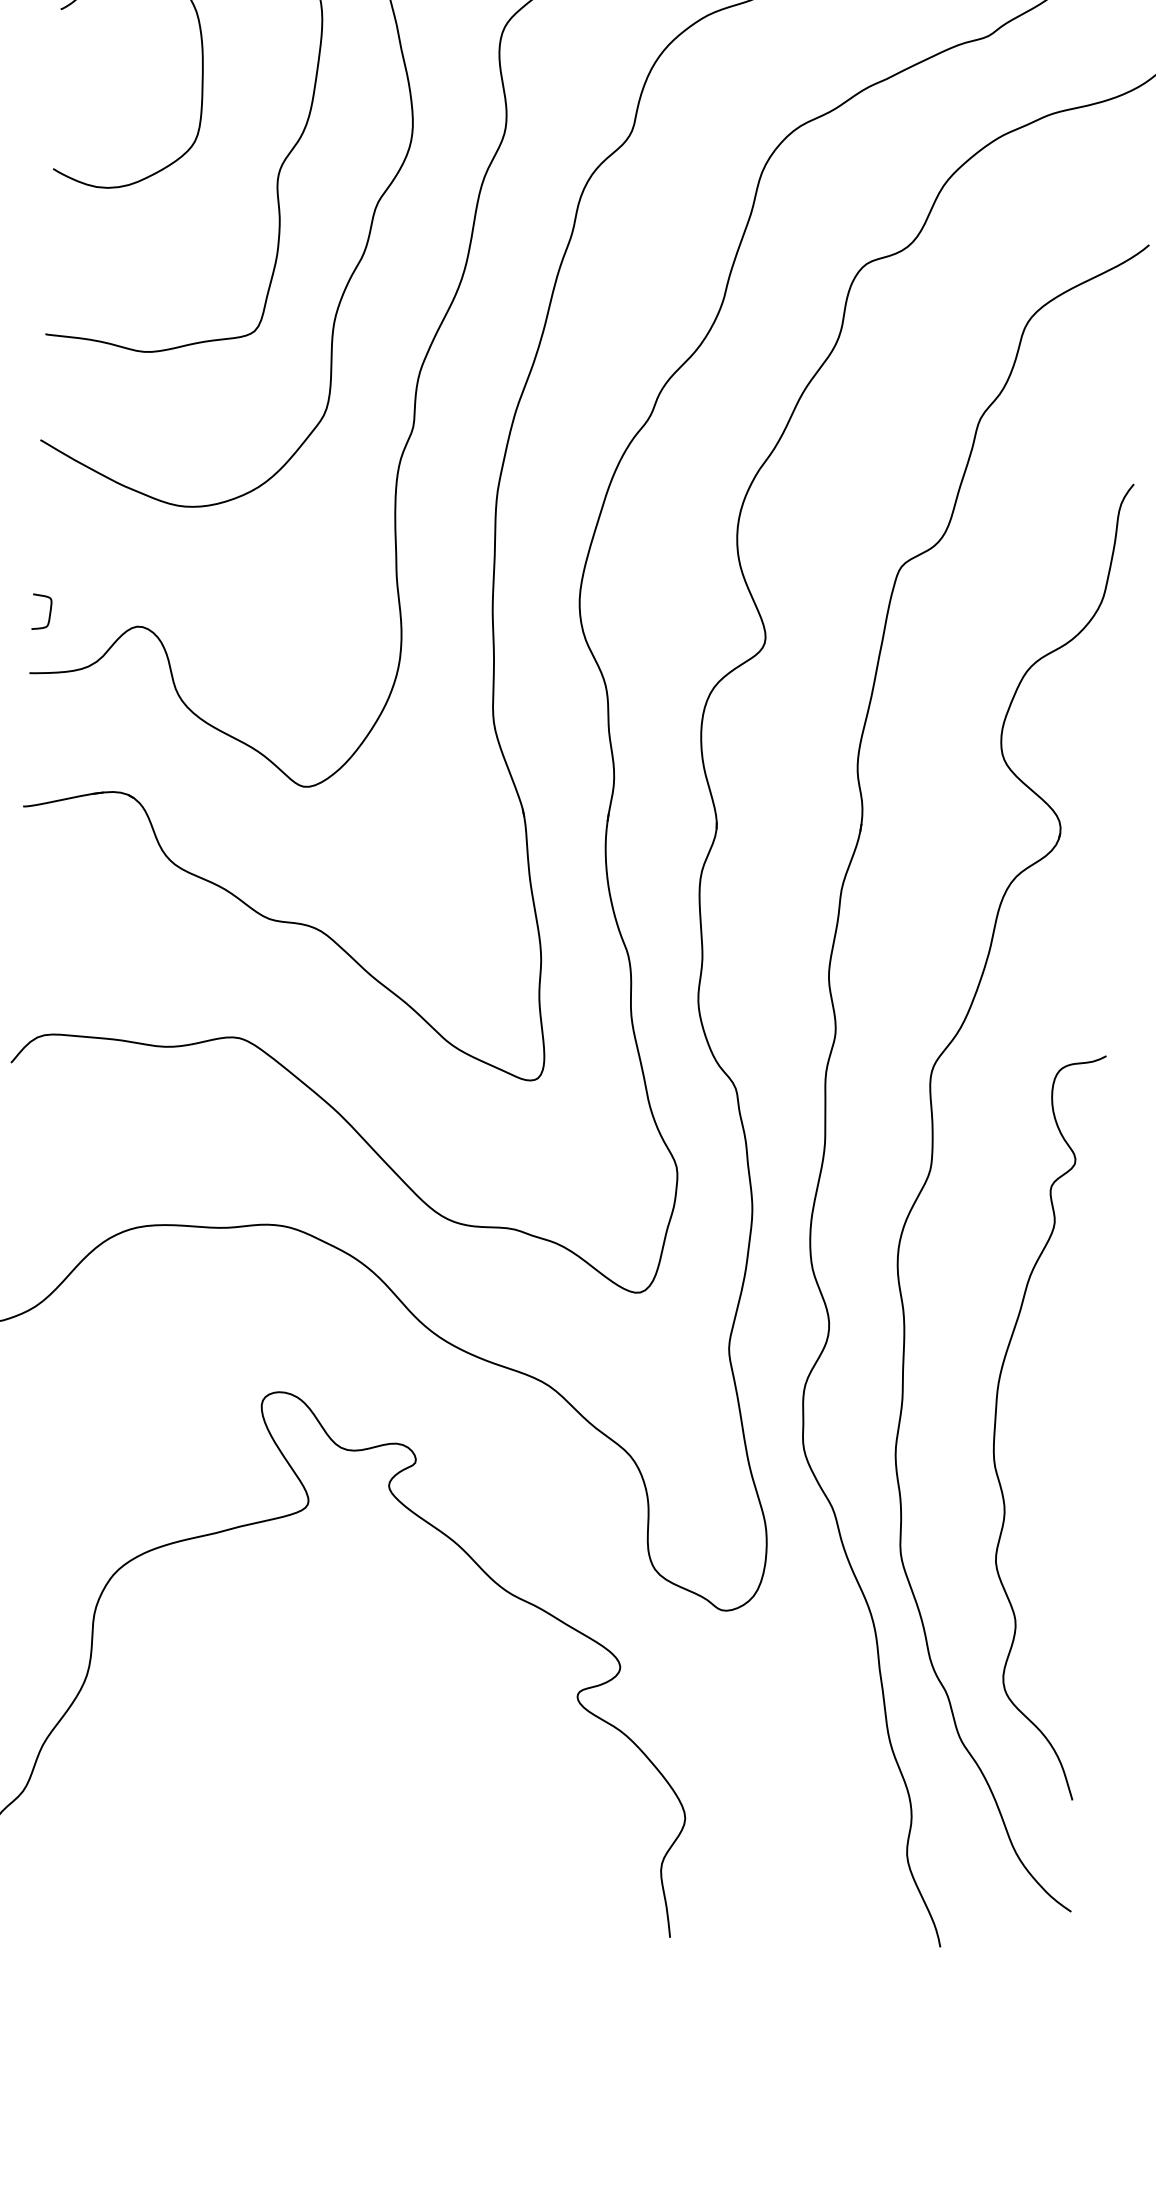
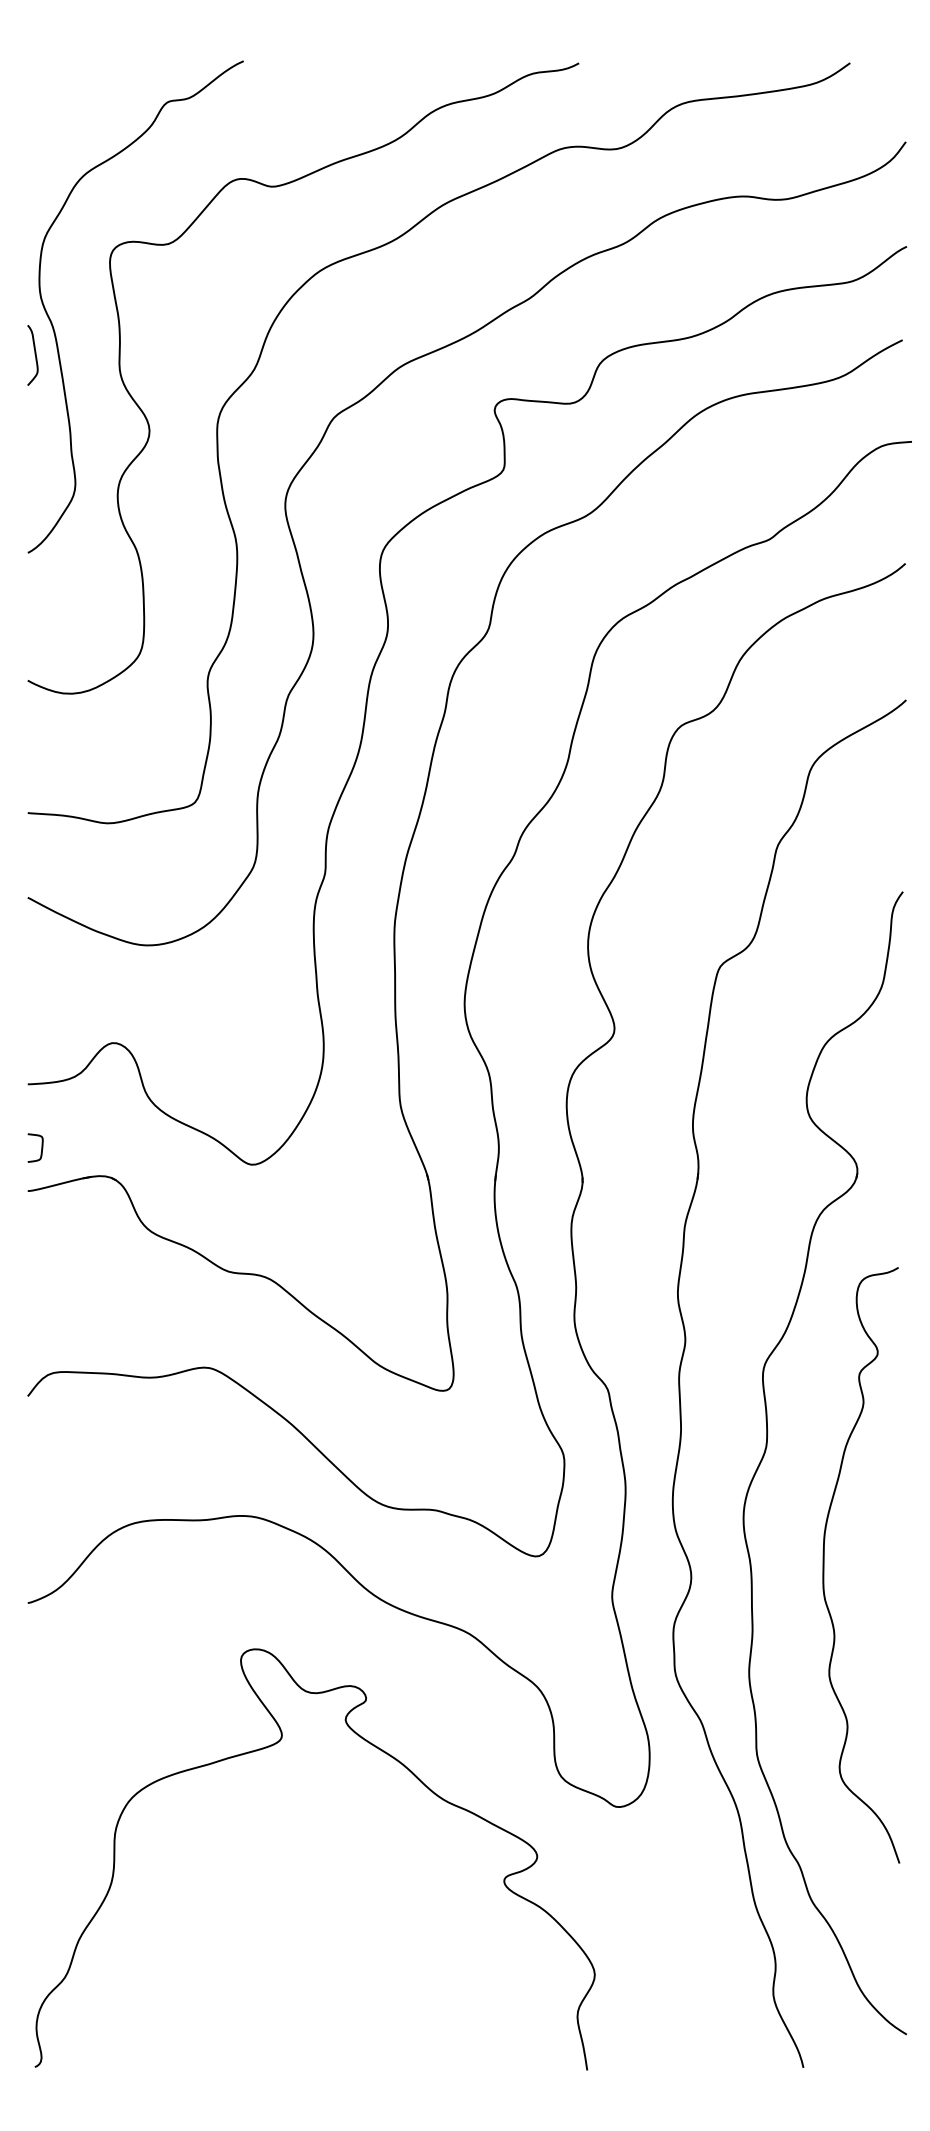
curve: (49, 611) -> (41, 1147), moved
curve: (996, 1423) -> (824, 1565), moved

